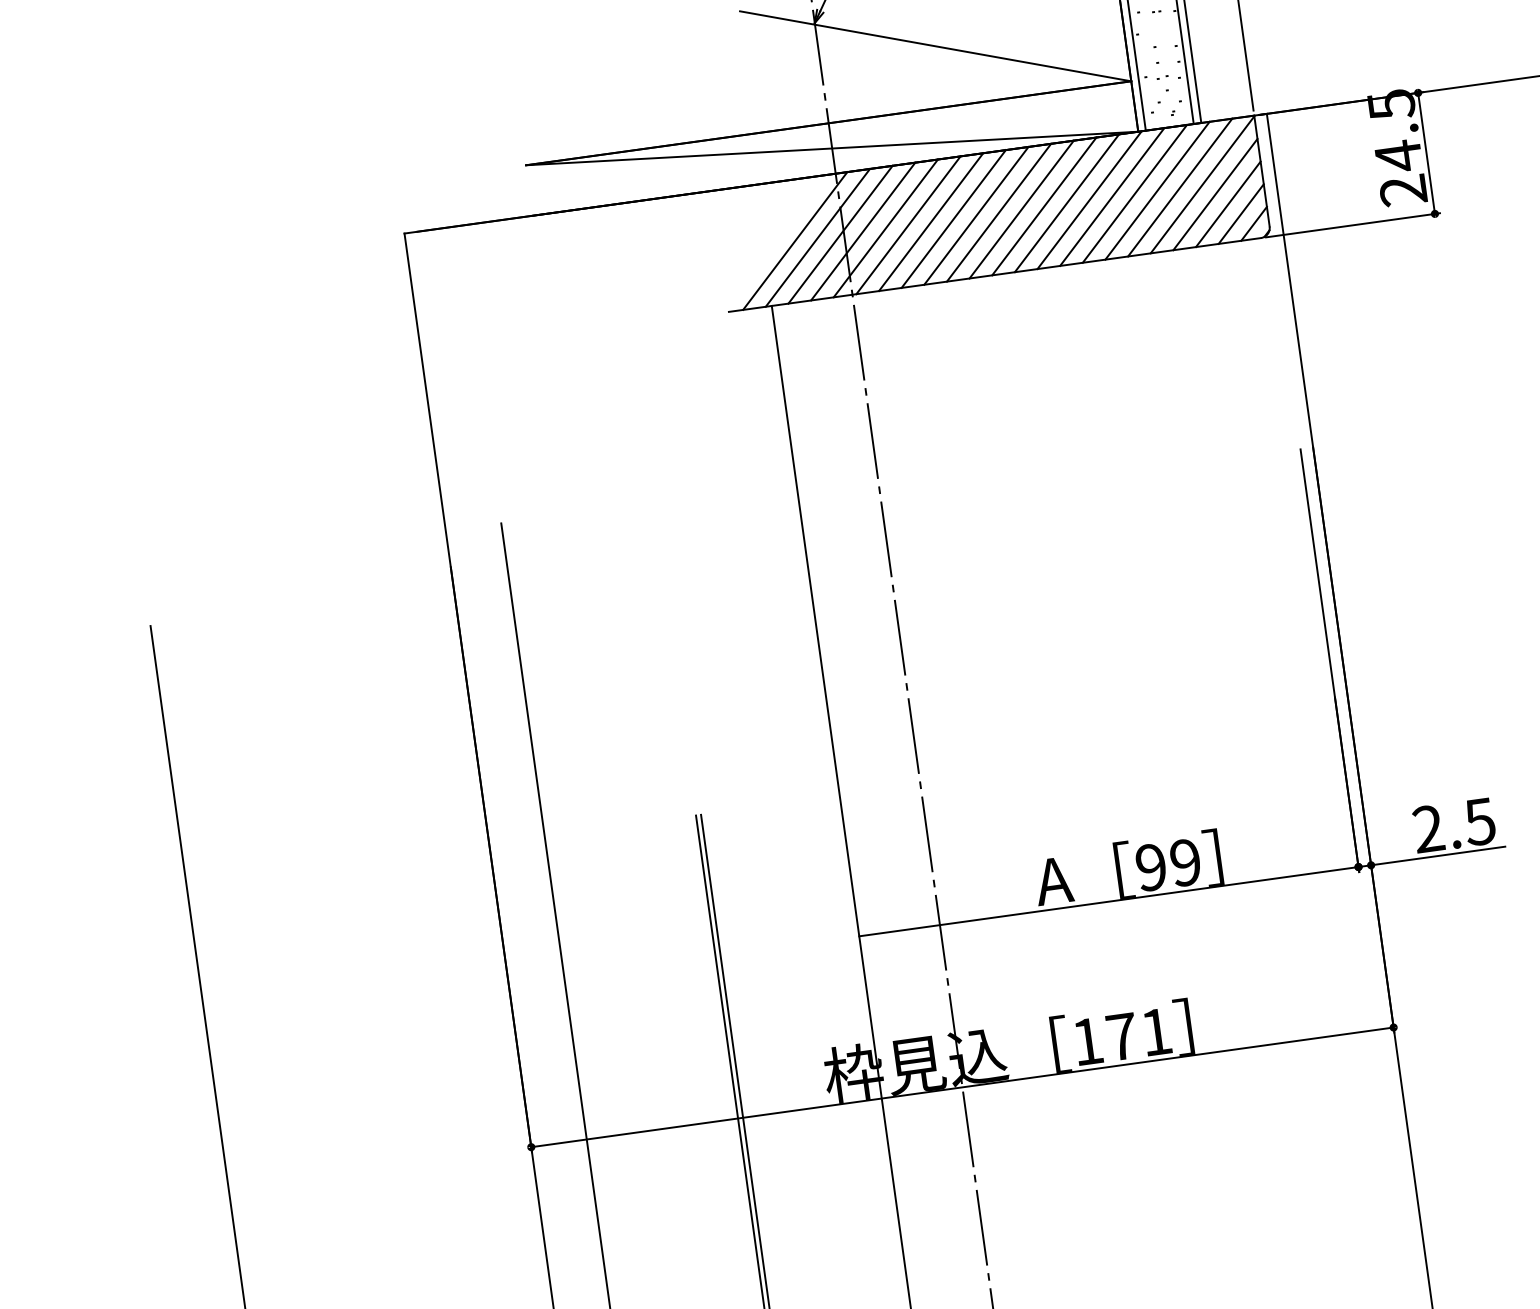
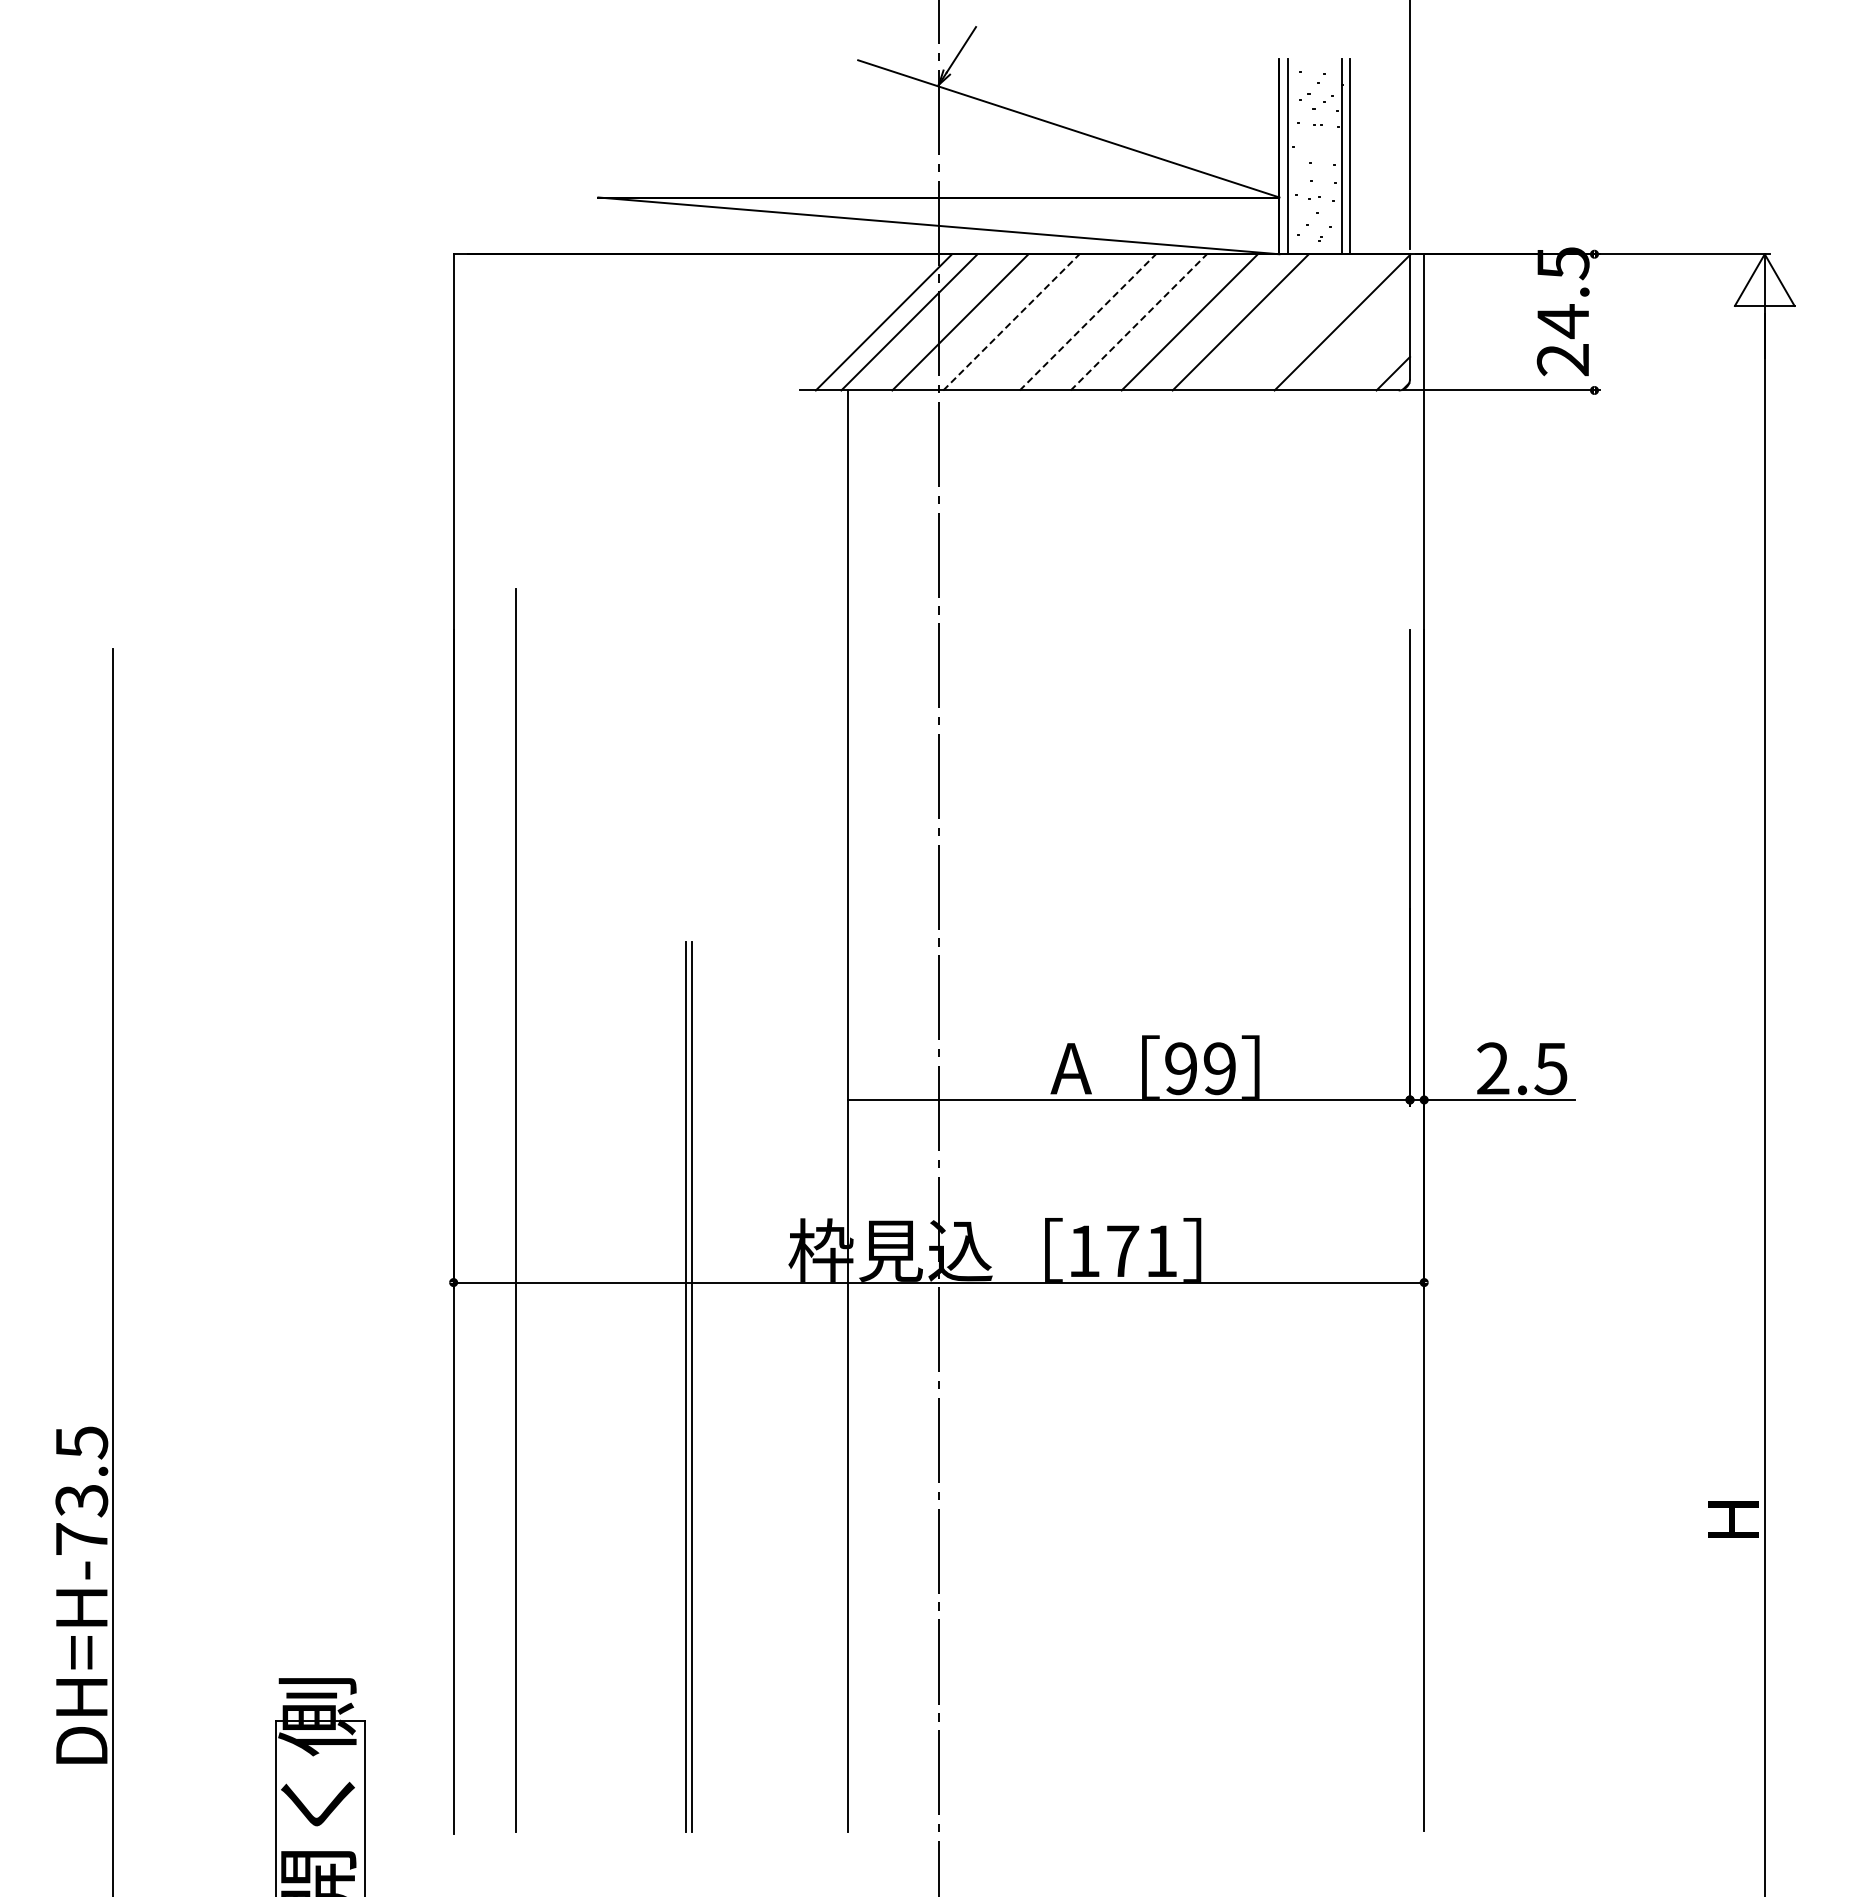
line: (1426, 153) -> (1594, 322), removed
line: (1180, 187) -> (1317, 322), removed
line: (1157, 190) -> (1291, 322), removed
line: (1135, 193) -> (1266, 322), removed
line: (1215, 194) -> (1355, 335), removed
line: (1089, 200) -> (1215, 322), removed
line: (1228, 204) -> (1367, 348), removed
line: (1044, 206) -> (1164, 322), removed
line: (1022, 209) -> (1139, 322), solid -> dashed
line: (999, 212) -> (1113, 322), removed
line: (1241, 213) -> (1380, 360), removed
line: (977, 215) -> (1088, 322), solid -> dashed
line: (953, 219) -> (1062, 322), removed
line: (930, 222) -> (1036, 322), removed
line: (908, 225) -> (1011, 322), solid -> dashed
line: (885, 228) -> (985, 322), removed
line: (840, 234) -> (934, 322), removed

